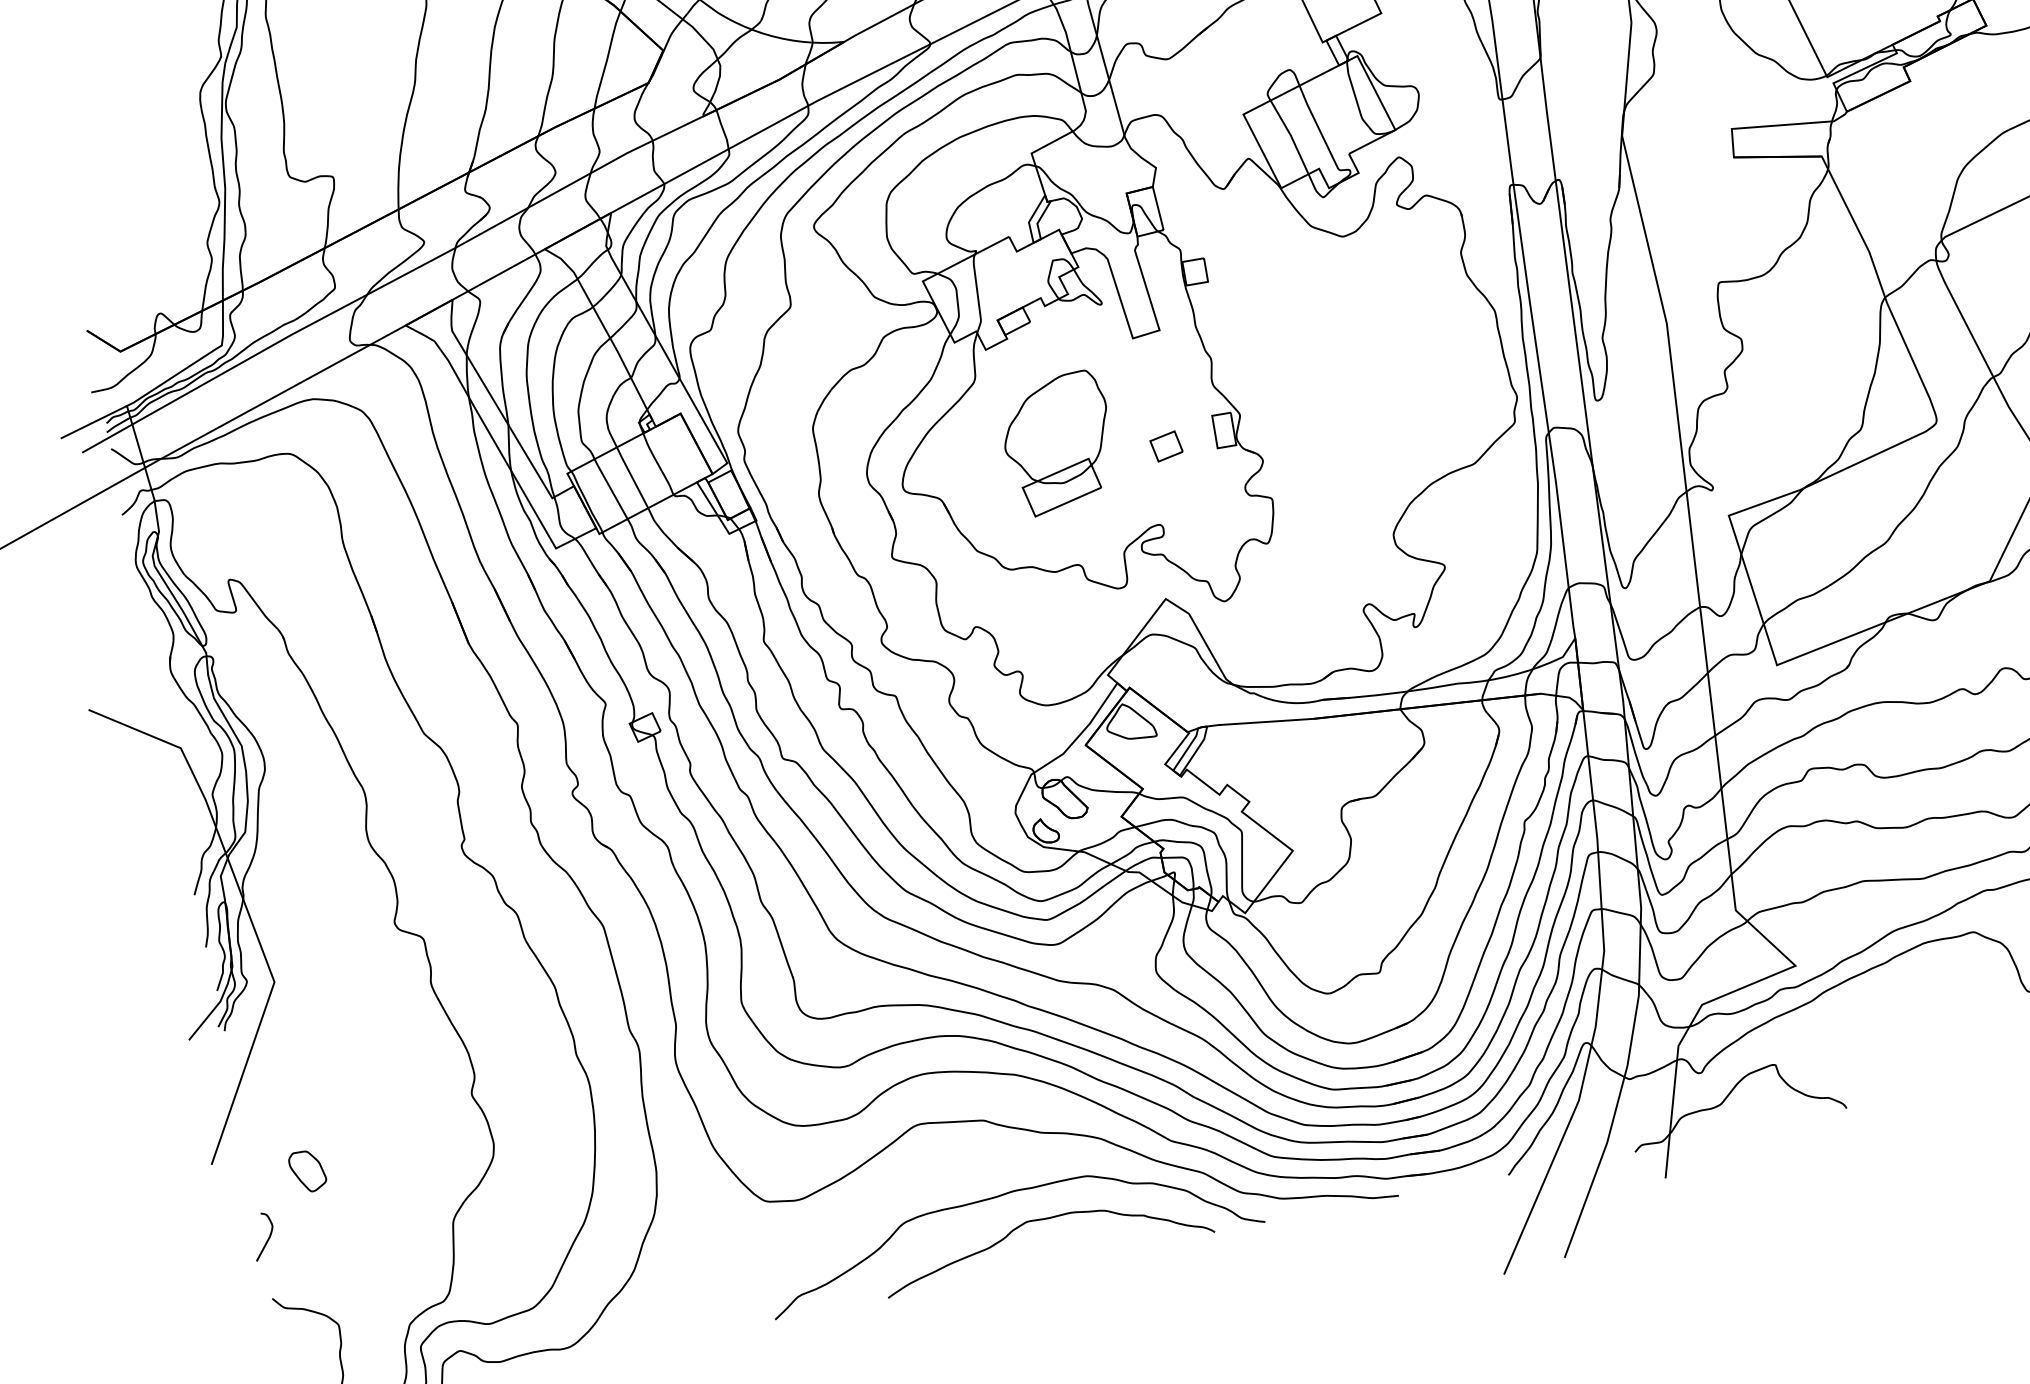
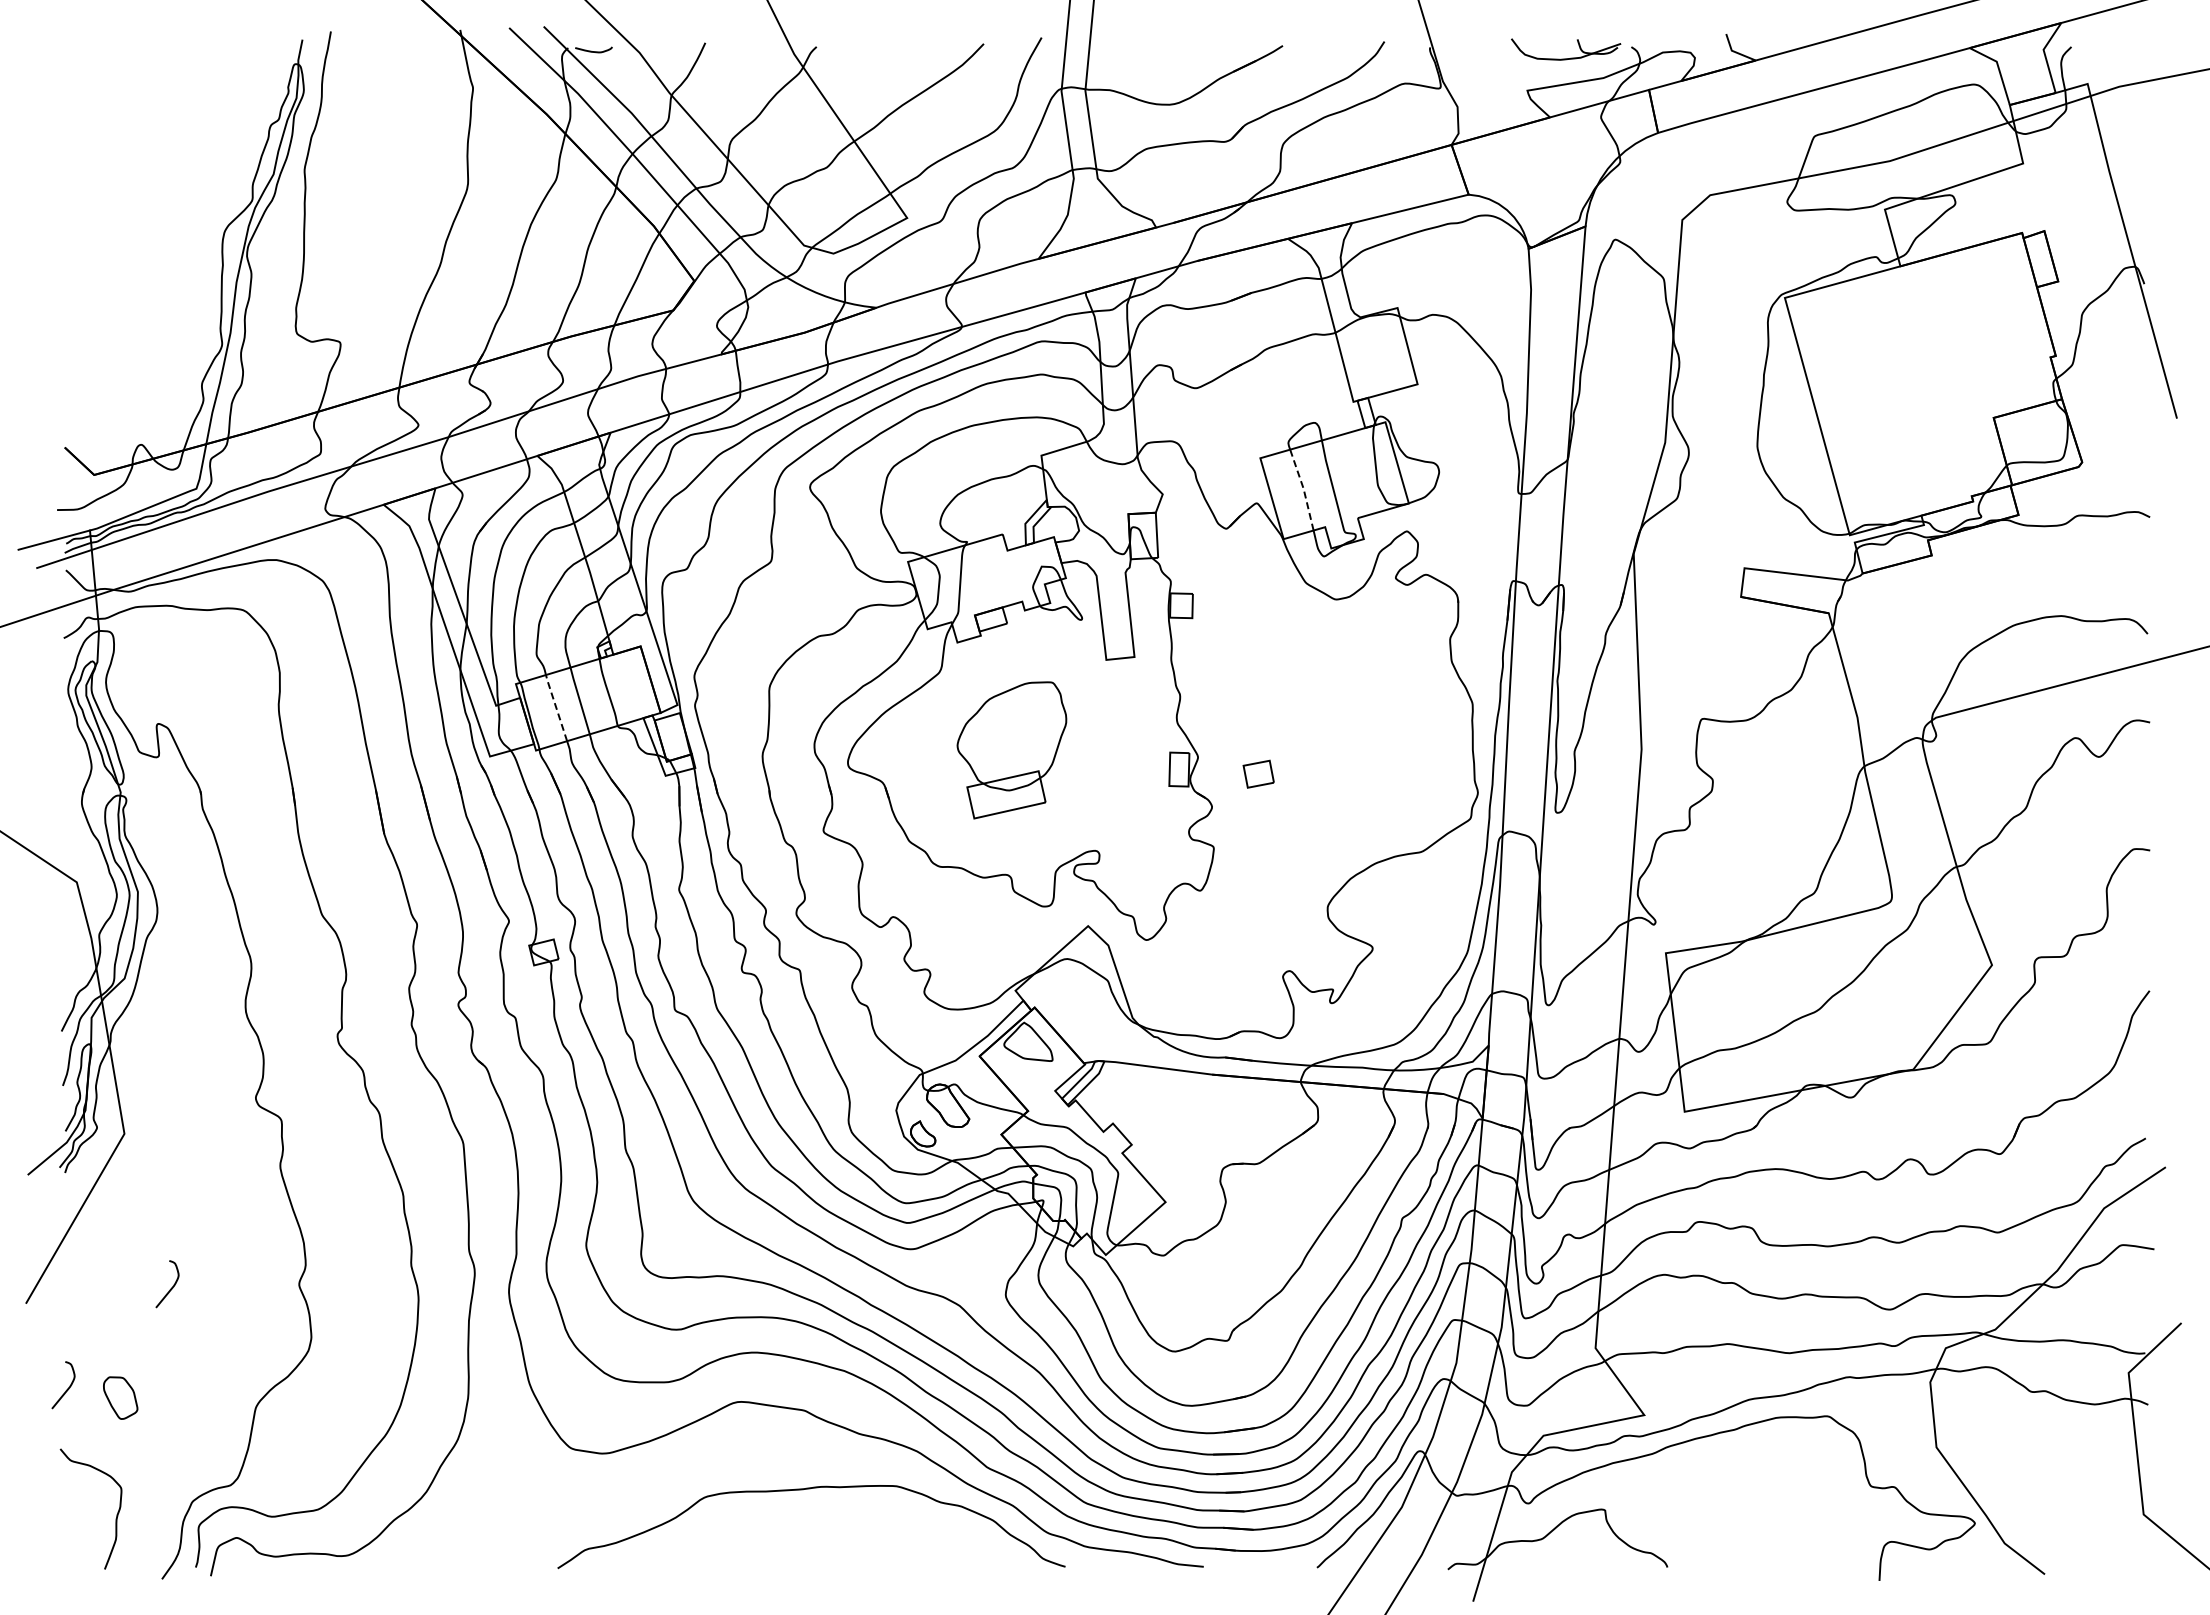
line: (1290, 135) -> (1303, 488), solid -> dashed
part: (1166, 445) -> (1258, 773), moved
line: (610, 488) -> (556, 707), solid -> dashed
curve: (349, 1121) -> (171, 1287), added
part: (307, 1170) -> (120, 1397), moved
curve: (1042, 1220) -> (843, 1521), removed

